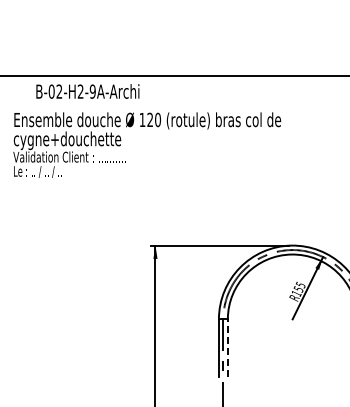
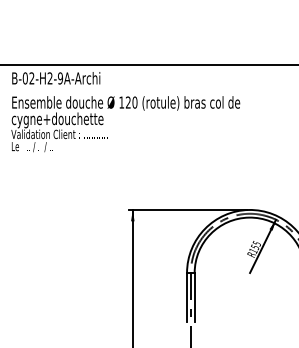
text: (87, 91) -> (55, 78), moved
line: (227, 348) -> (194, 297), dashed -> solid

